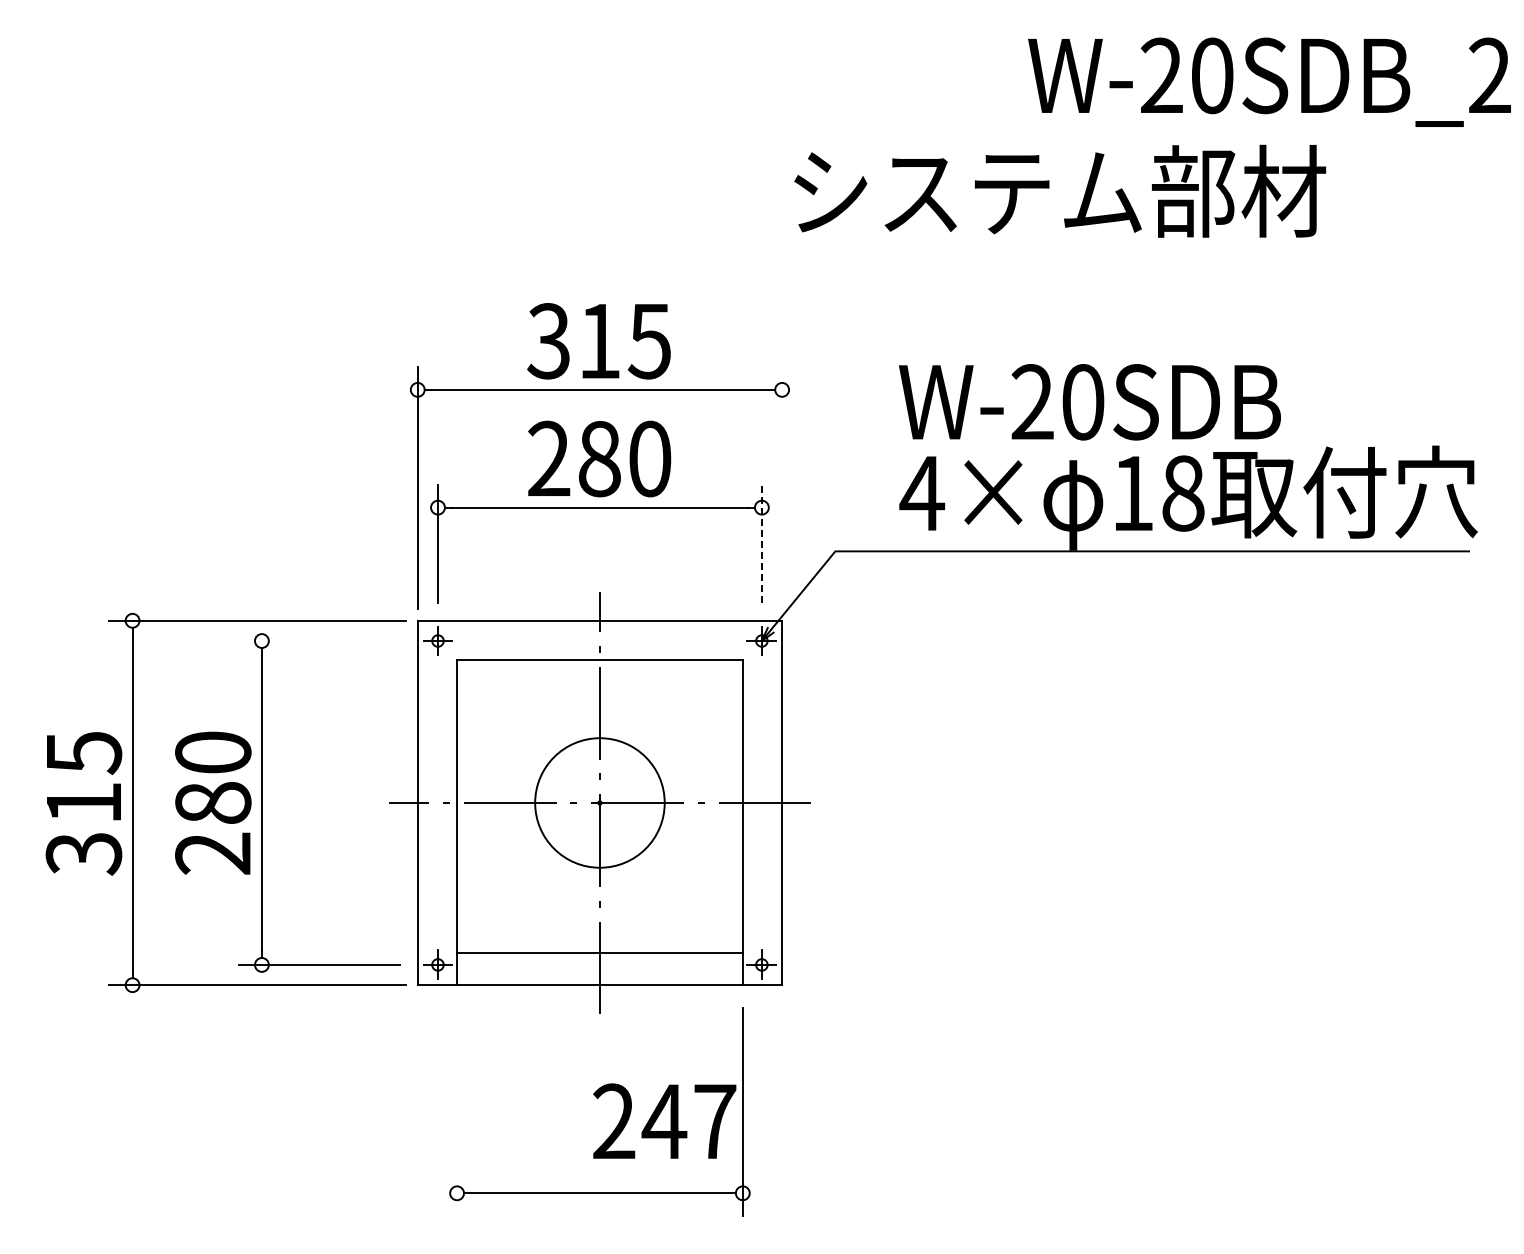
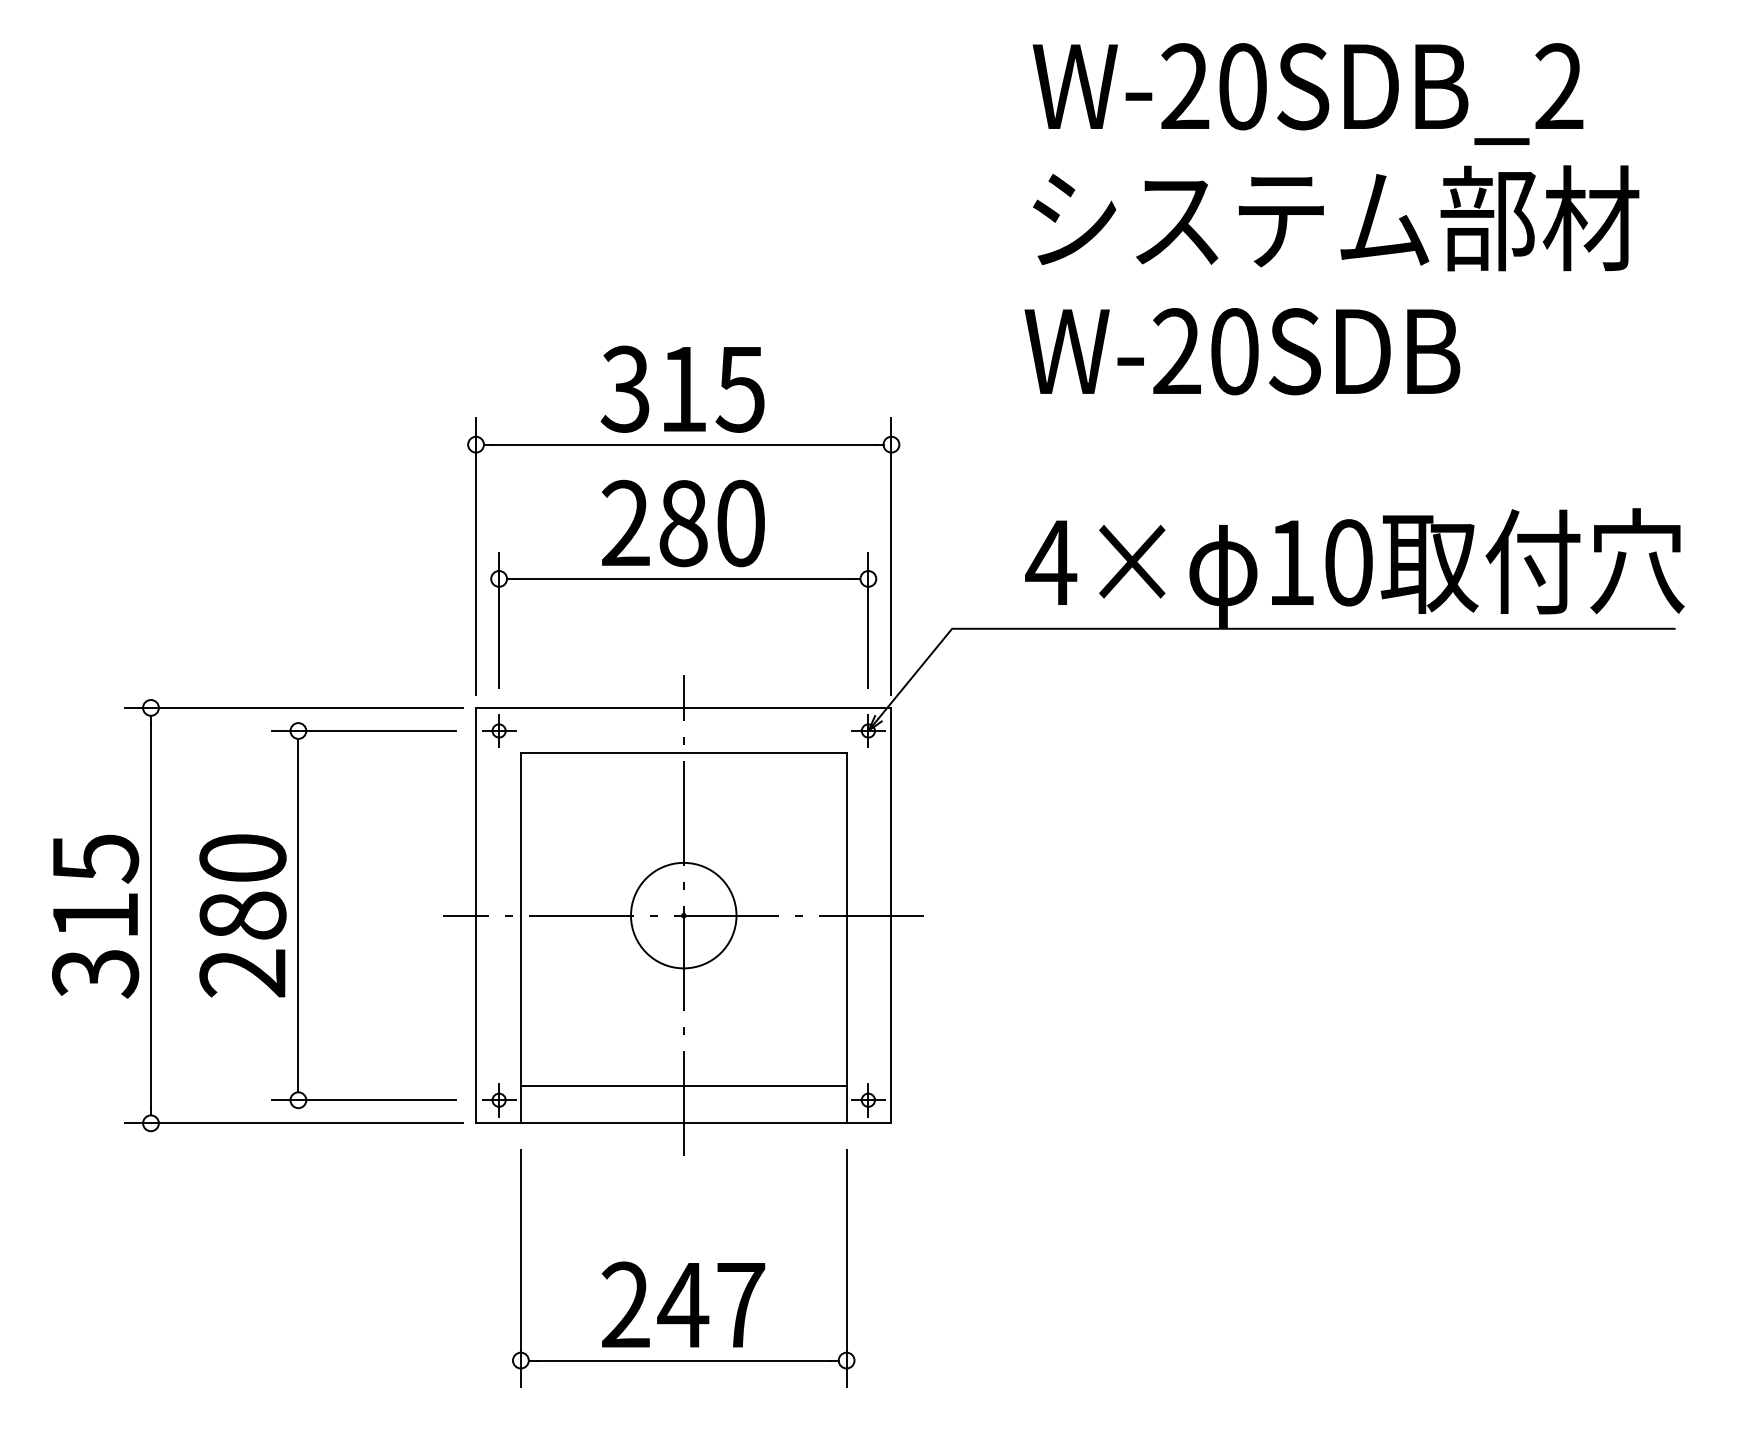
text: (1269, 81) -> (1307, 93), moved
text: (1060, 190) -> (1336, 217), moved
text: (1089, 402) -> (1241, 351), moved
line: (782, 487) -> (891, 555), added
text: (1183, 493) -> (1349, 562), 18 -> 10
line: (761, 543) -> (867, 619), dashed -> solid
line: (319, 641) -> (364, 731), added
circle: (599, 802) -> (683, 915), size x0.71
line: (457, 1112) -> (521, 1268), added
text: (664, 1120) -> (683, 1303), moved

